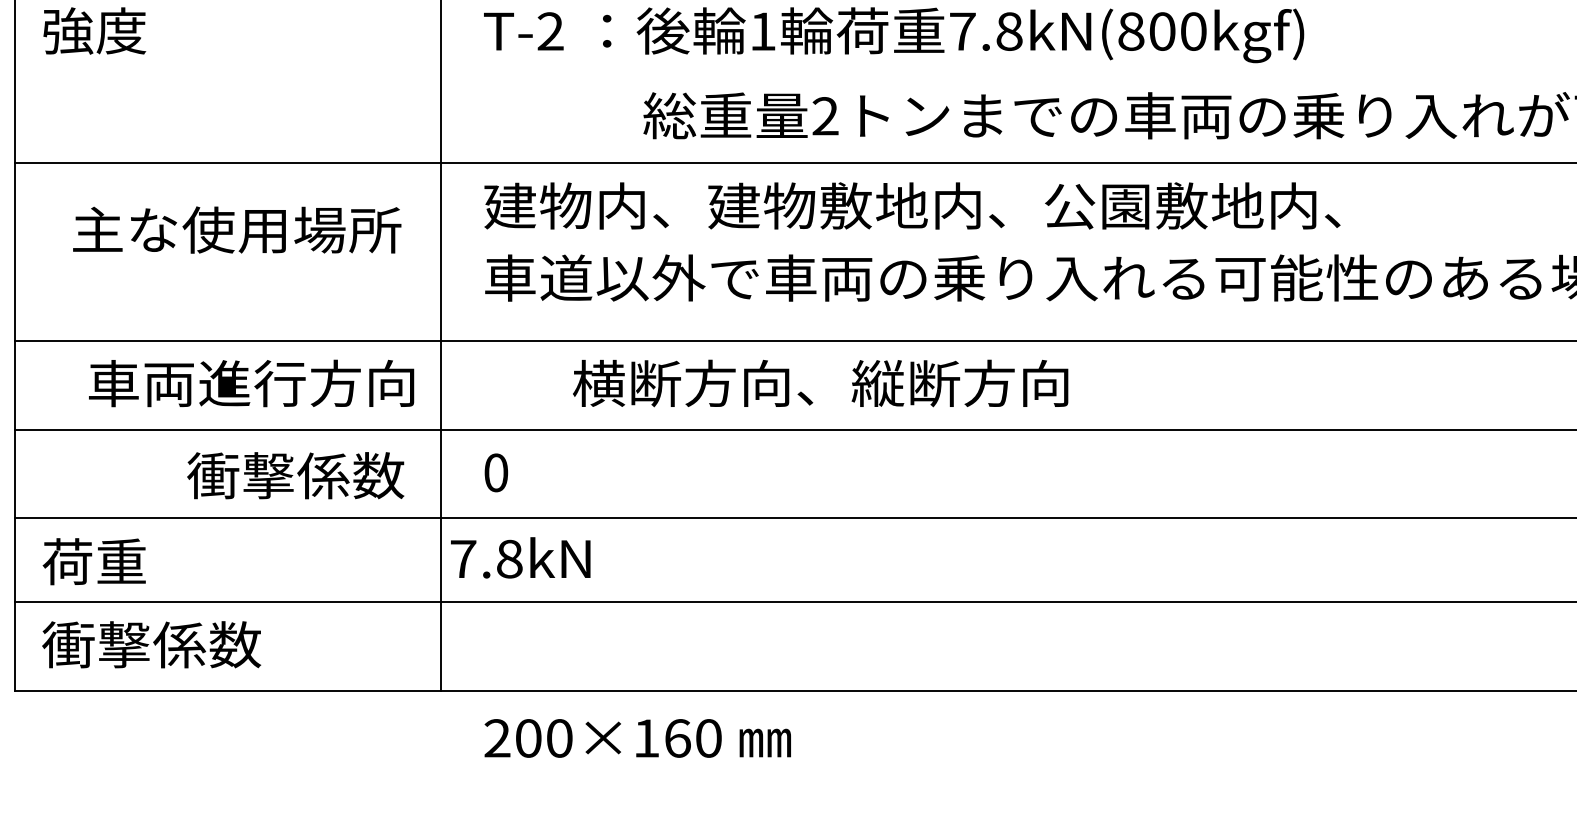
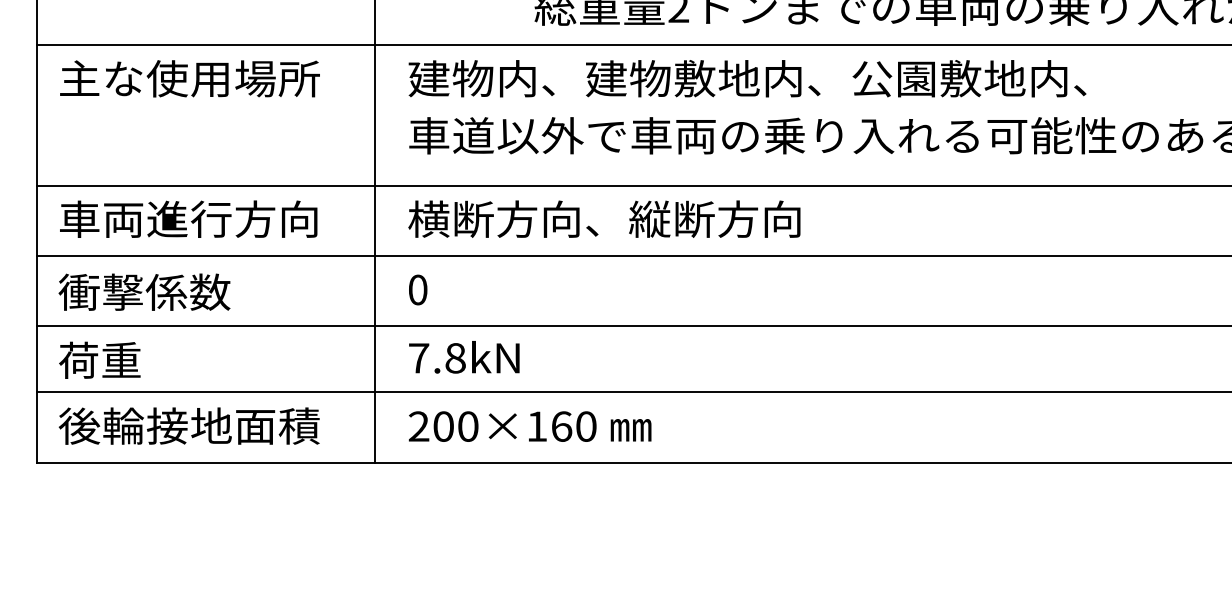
text: (237, 229) -> (190, 78), moved
text: (251, 383) -> (188, 219), moved
text: (820, 383) -> (604, 219), moved
text: (295, 475) -> (144, 292), moved
text: (520, 557) -> (464, 357), moved
text: (207, 644) -> (189, 425), 衝撃係数 -> 後輪接地面積
text: (637, 738) -> (529, 426), moved

